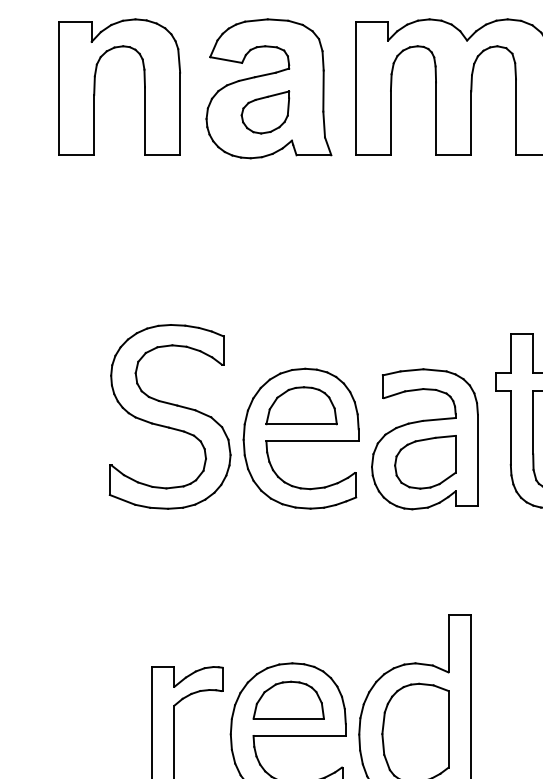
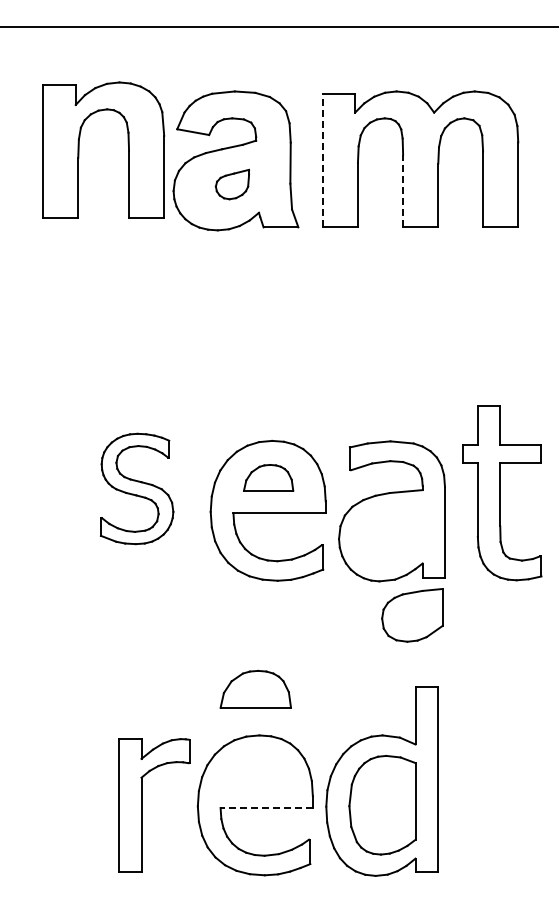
part: (95, 86) -> (79, 149), moved
line: (355, 88) -> (322, 160), solid -> dashed
part: (265, 112) -> (232, 184), size x0.7
line: (436, 118) -> (403, 190), solid -> dashed
part: (301, 405) -> (268, 477), size x0.7
part: (169, 416) -> (136, 488), size x0.6
part: (425, 462) -> (412, 615), moved
part: (288, 699) -> (255, 688), moved
line: (299, 735) -> (266, 807), solid -> dashed

